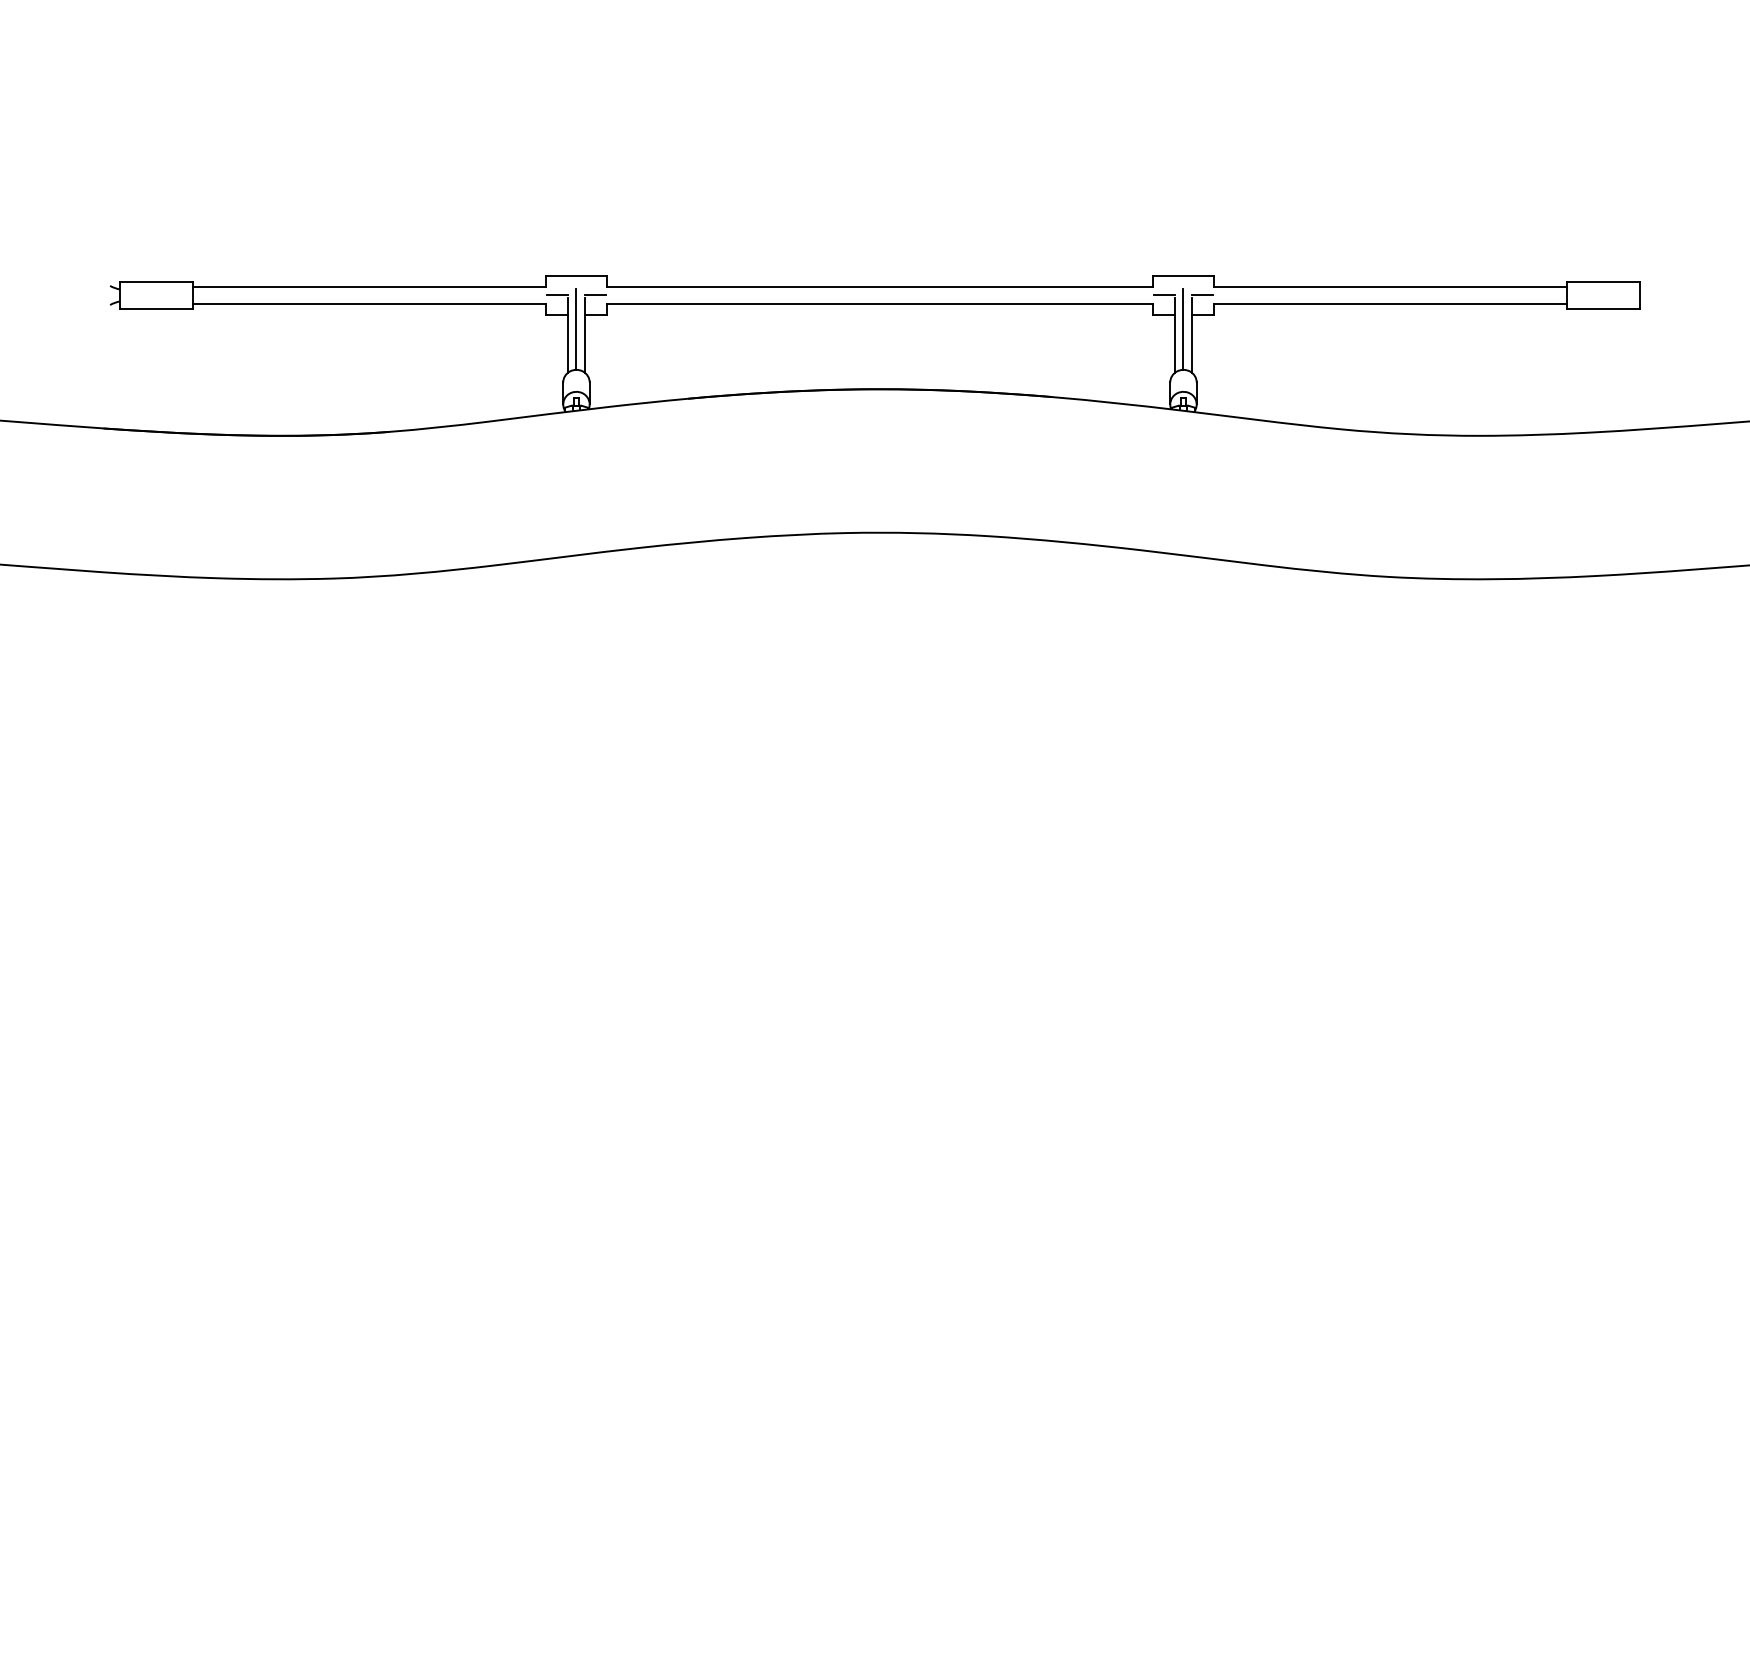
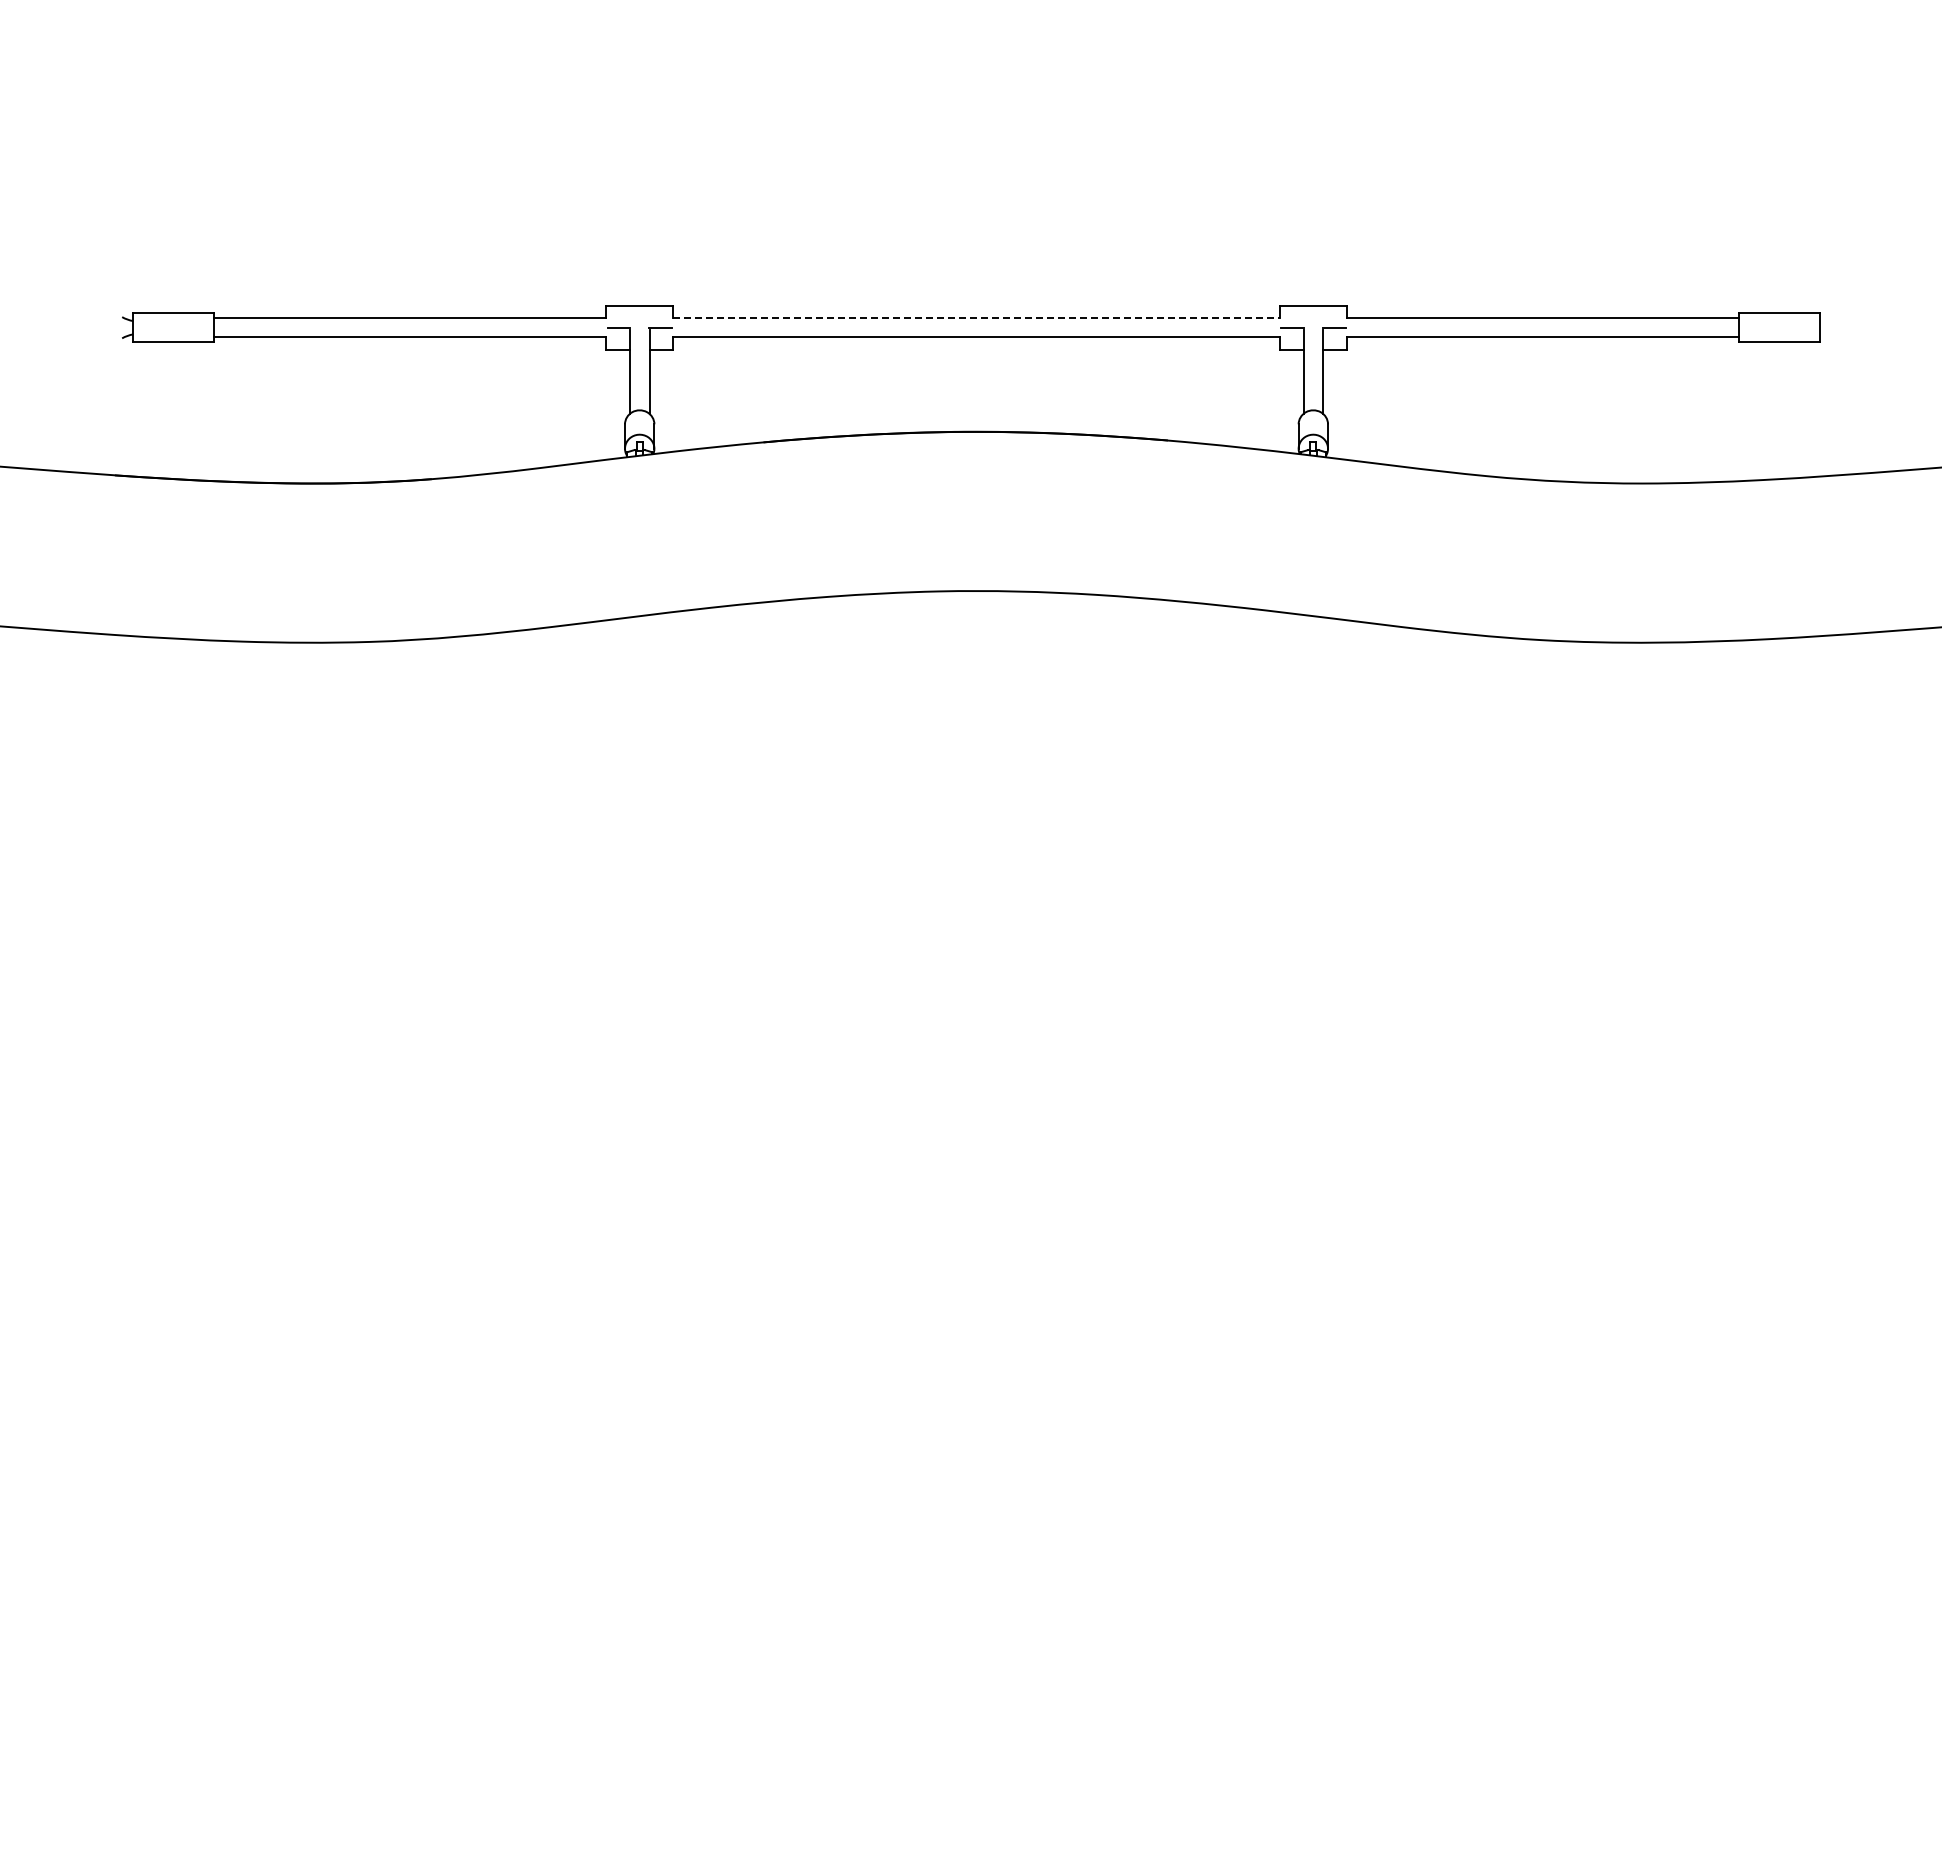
line: (880, 286) -> (977, 317), solid -> dashed
line: (576, 329) -> (639, 365), removed
line: (1183, 329) -> (1313, 365), removed

